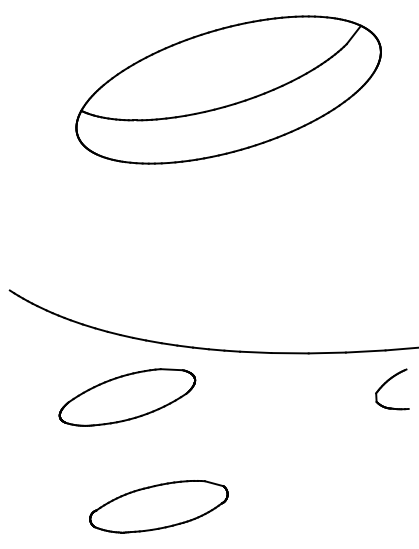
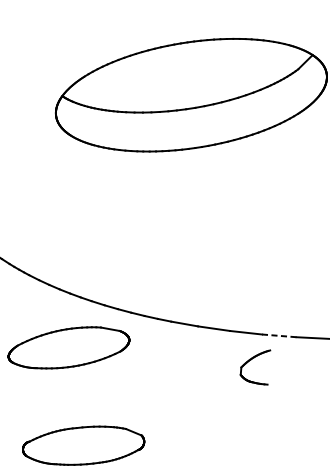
line: (365, 351) -> (279, 335), solid -> dashed
part: (386, 383) -> (251, 360), moved

